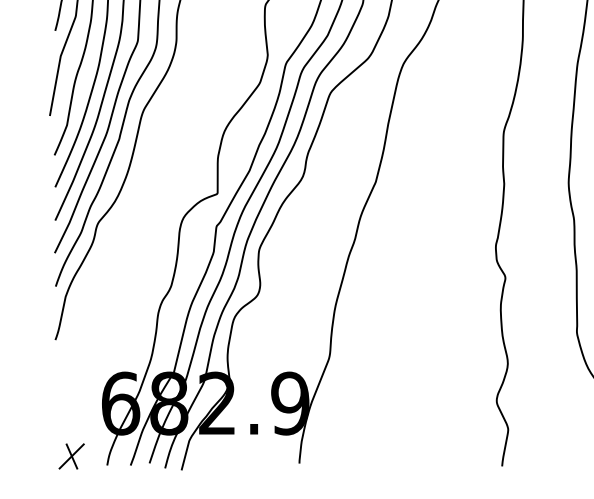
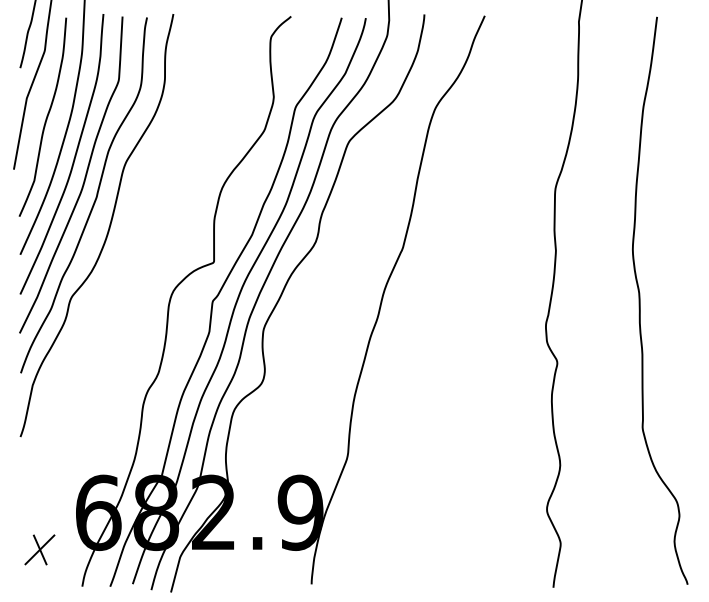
part: (71, 456) -> (39, 549), moved

